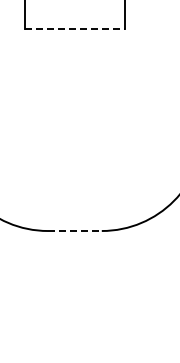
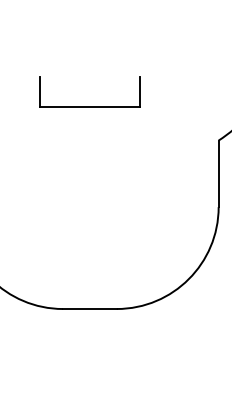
line: (74, 29) -> (89, 107), dashed -> solid
line: (74, 231) -> (89, 309), dashed -> solid

